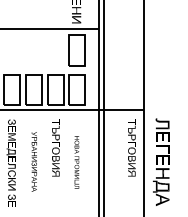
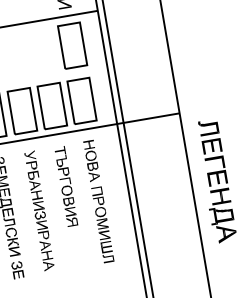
part: (131, 147) -> (171, 167), removed
part: (34, 161) -> (39, 210), size x1.43
part: (76, 162) -> (98, 201), size x1.67

